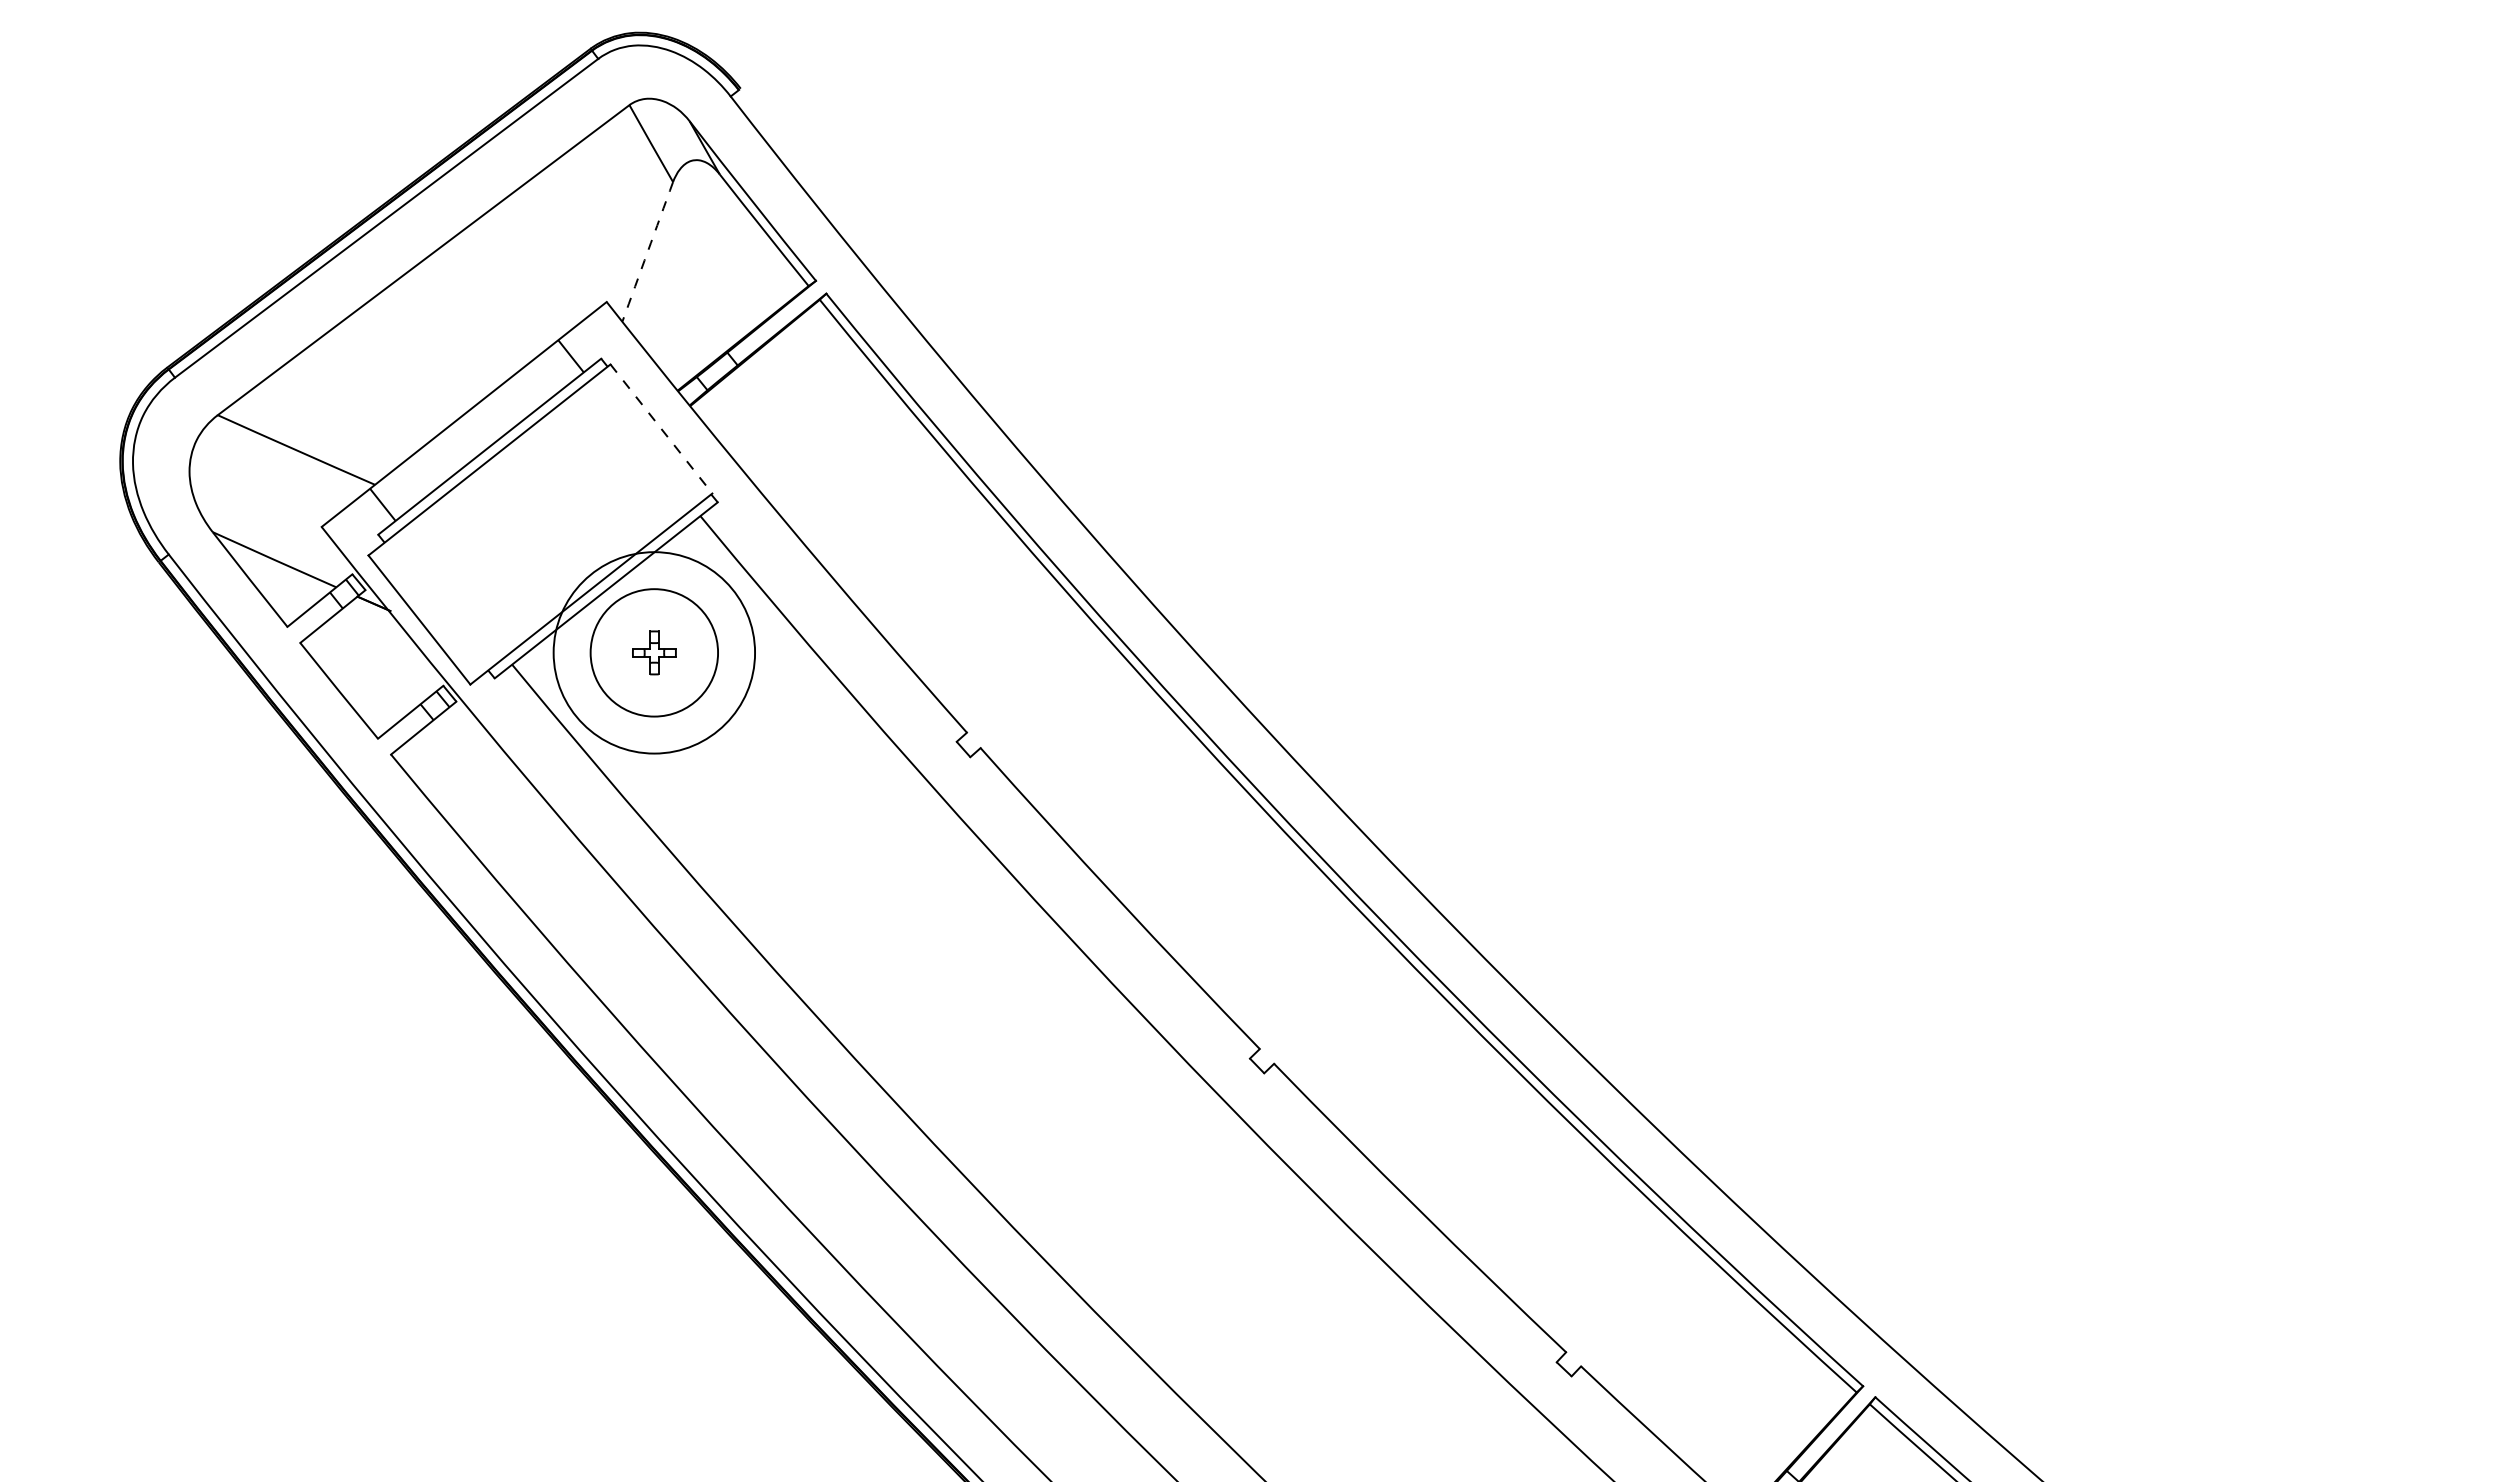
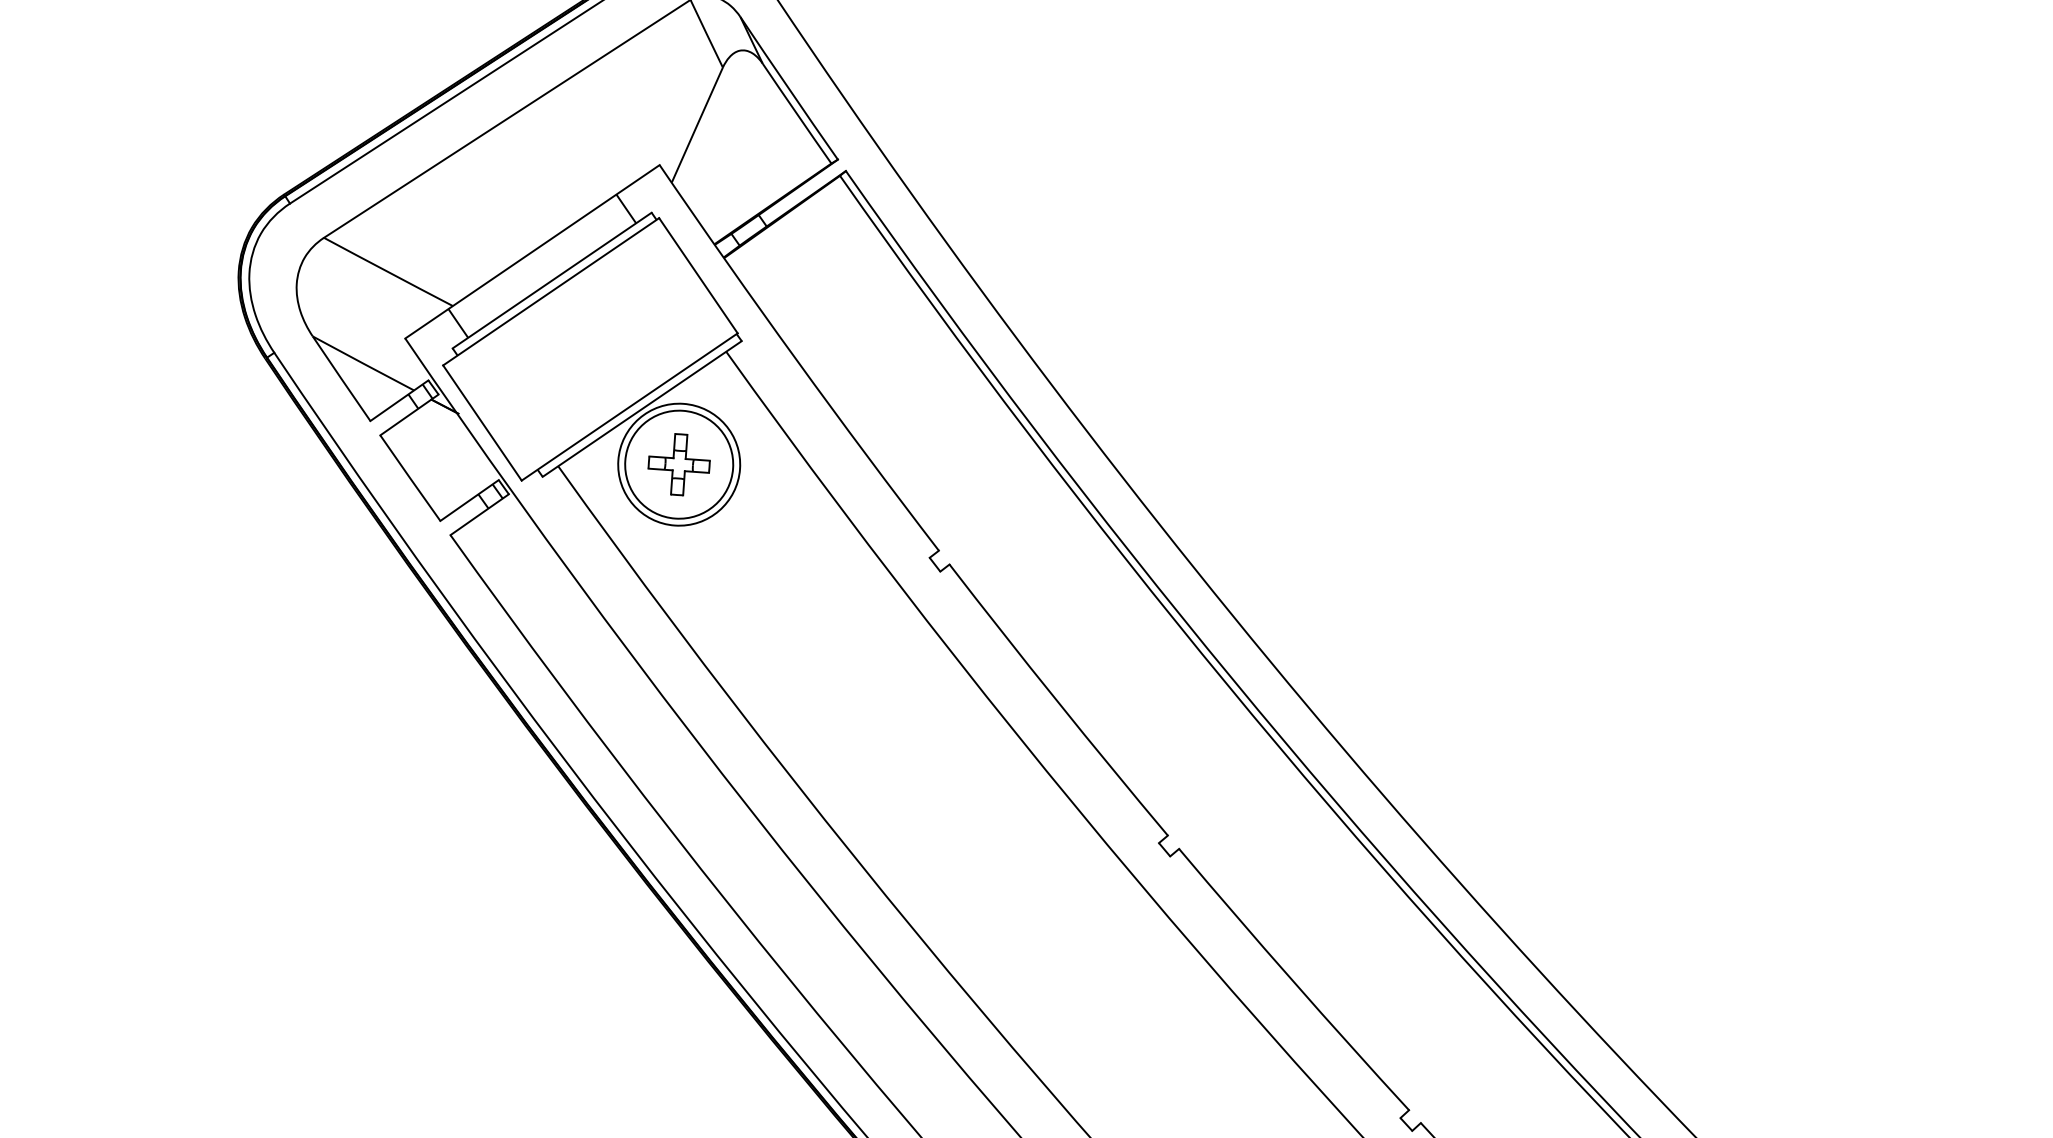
arc: (647, 251) -> (697, 124), dashed -> solid
line: (661, 429) -> (698, 276), dashed -> solid
circle: (654, 652) -> (679, 464), size x0.71
part: (654, 652) -> (679, 464), size x1.67

